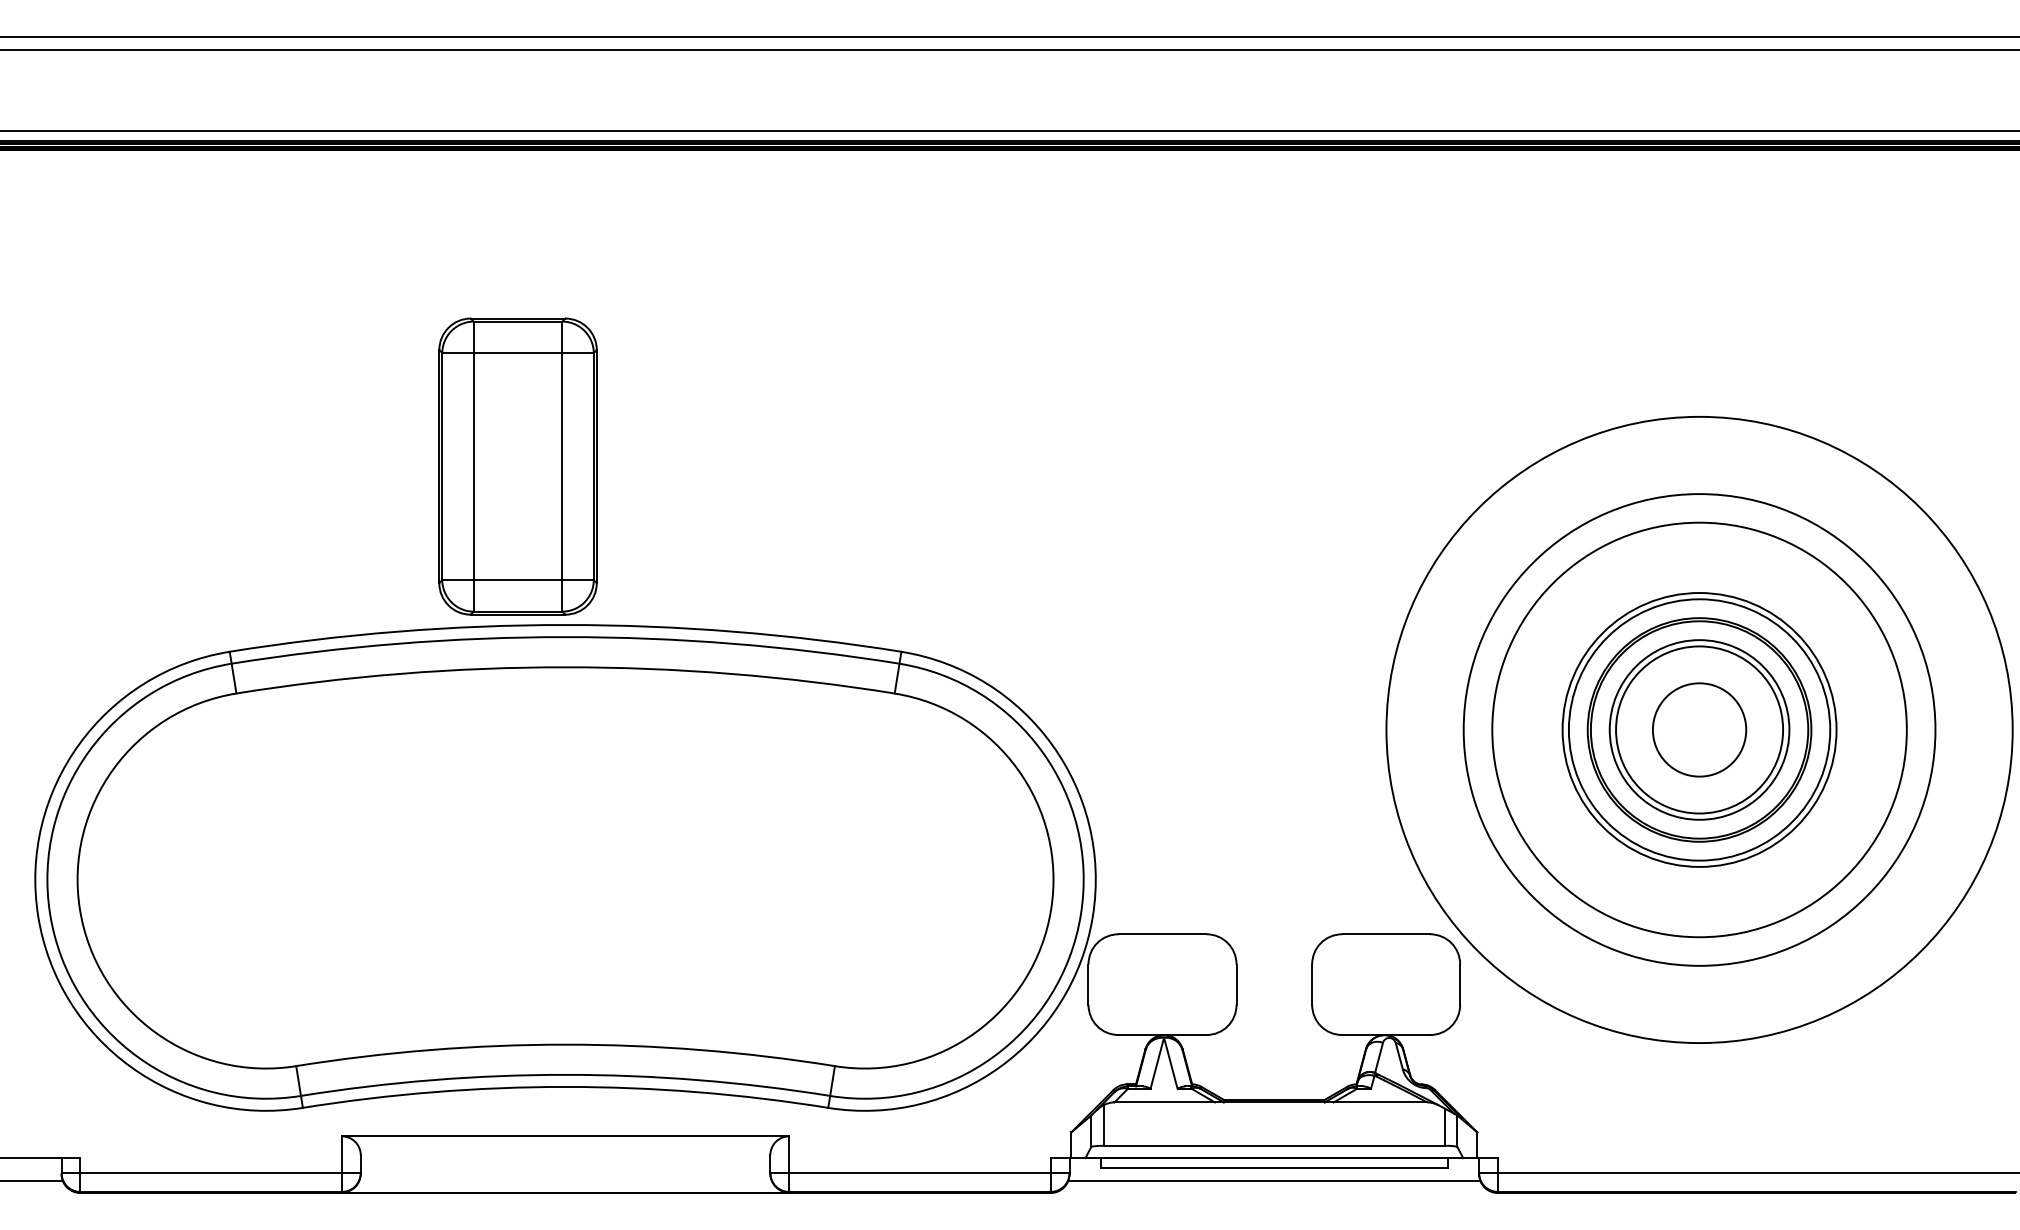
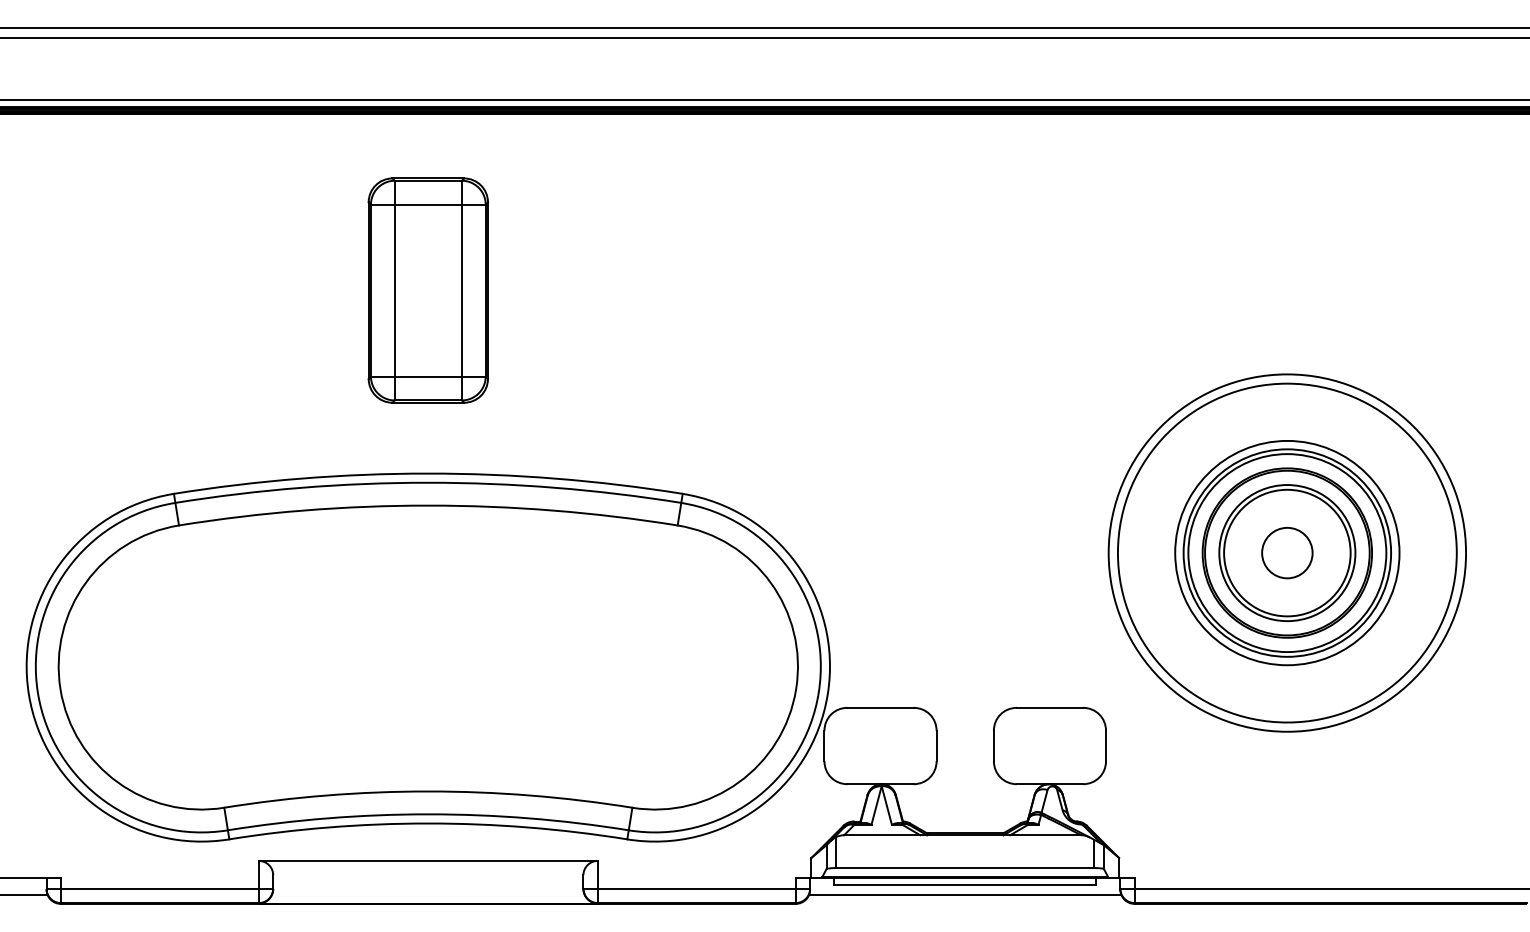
part: (516, 466) -> (427, 290), moved
circle: (1698, 729) -> (1286, 552), size x0.71
circle: (1699, 729) -> (1287, 552), size x0.71
circle: (1699, 729) -> (1287, 552), size x0.71

